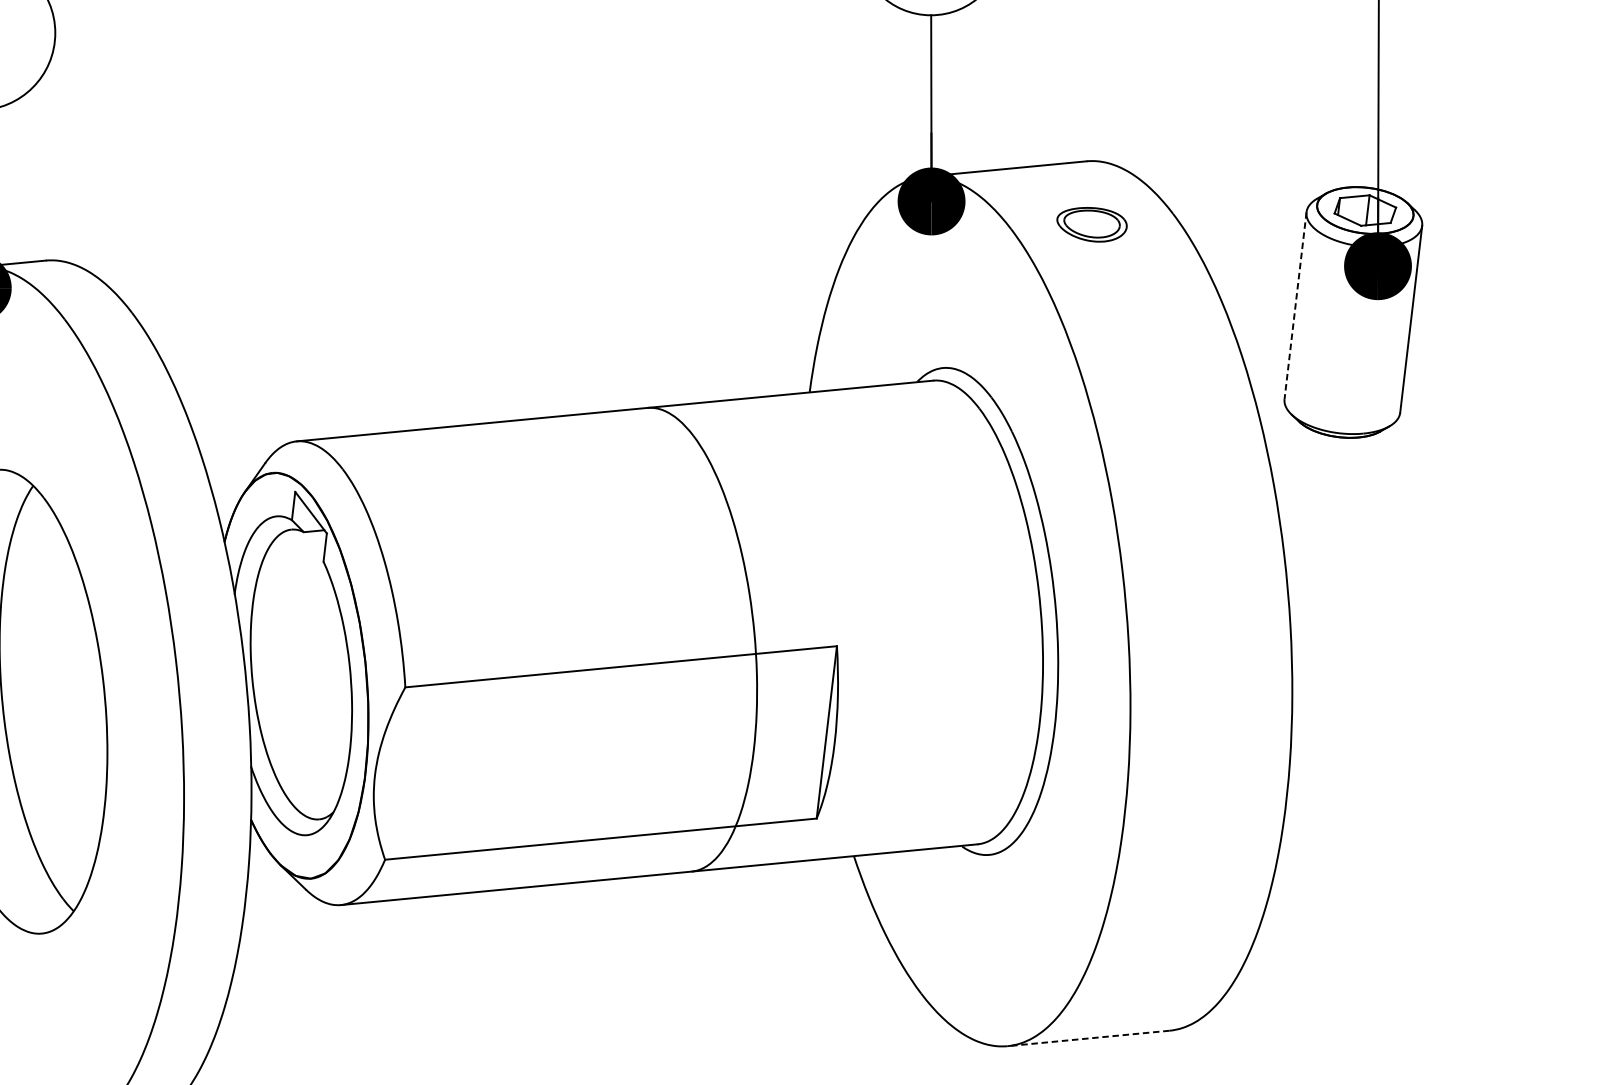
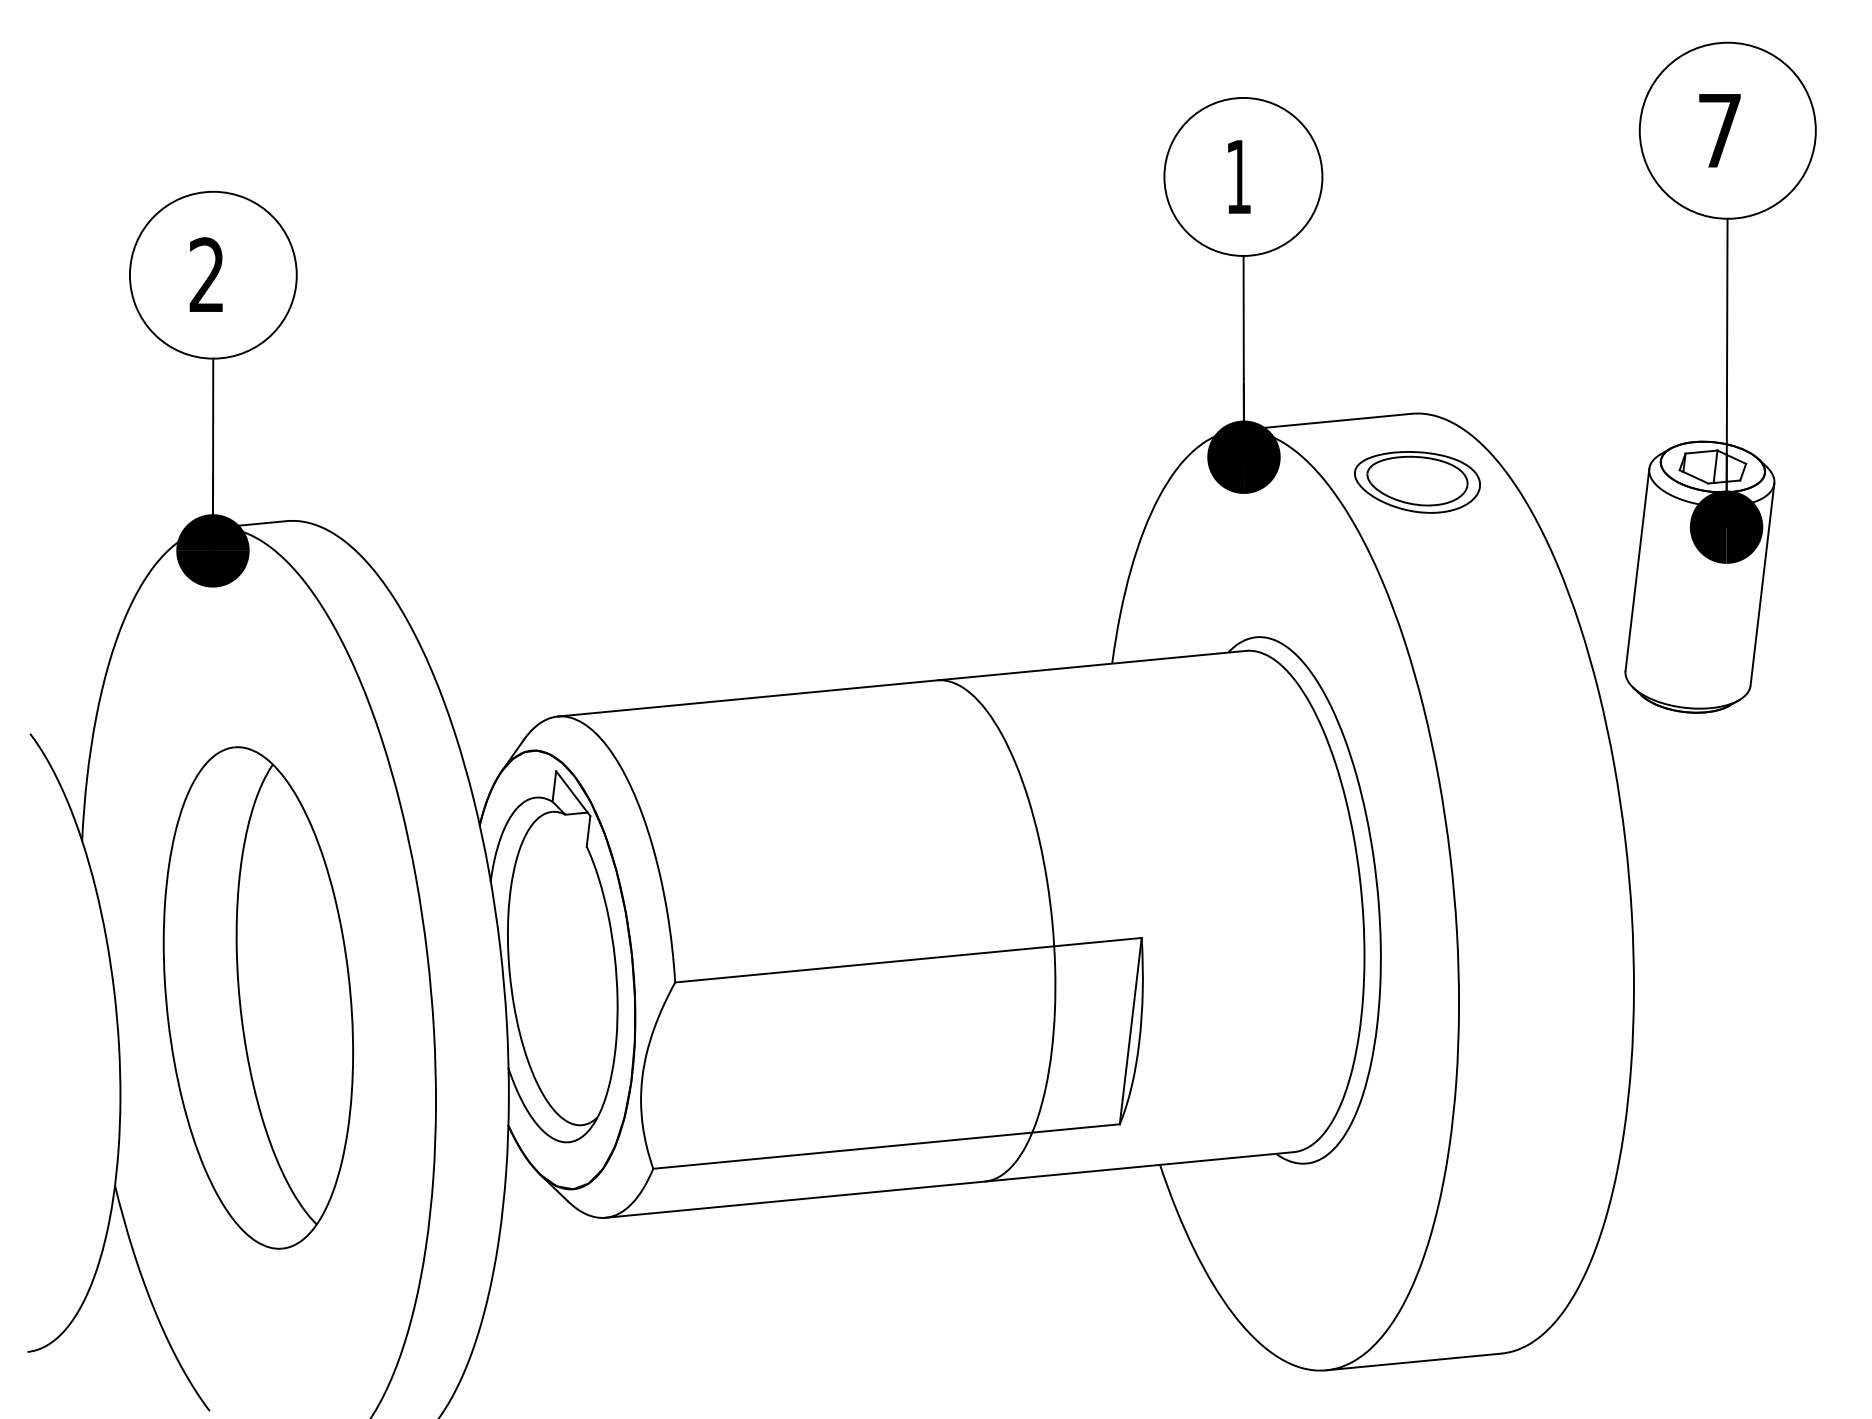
part: (1092, 224) -> (1417, 482), size x1.67
line: (1295, 305) -> (1637, 569), dashed -> solid
line: (1088, 1038) -> (1413, 1361), dashed -> solid

